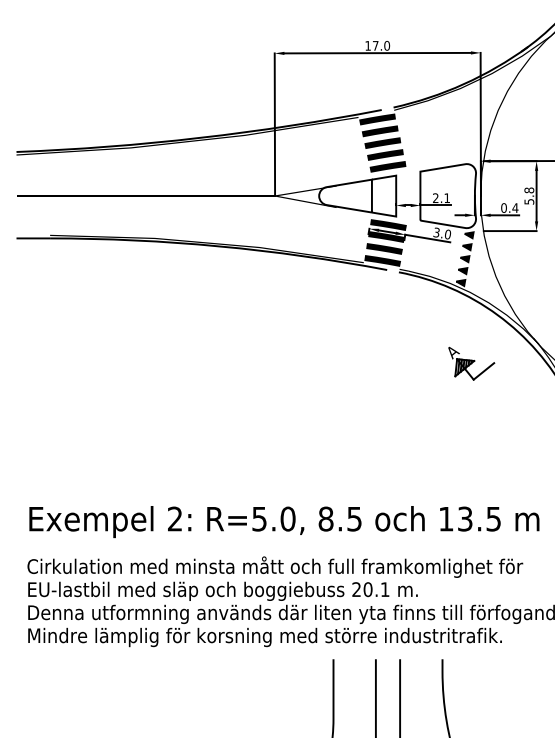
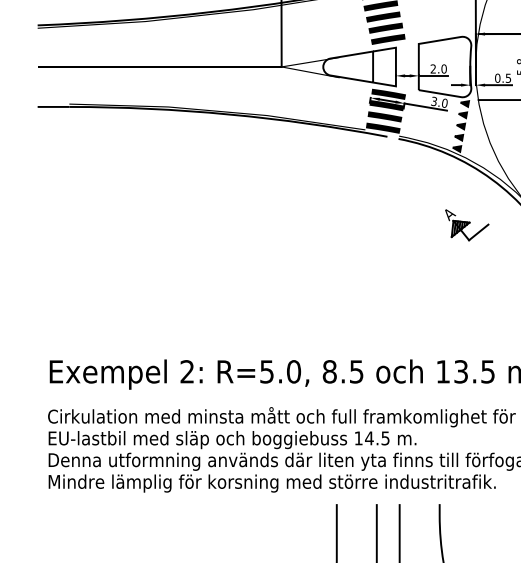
text: (447, 198) -> (444, 69), 2.1 -> 2.0
text: (515, 207) -> (508, 77), 0.4 -> 0.5
text: (370, 589) -> (371, 438), 20.1 -> 14.5

